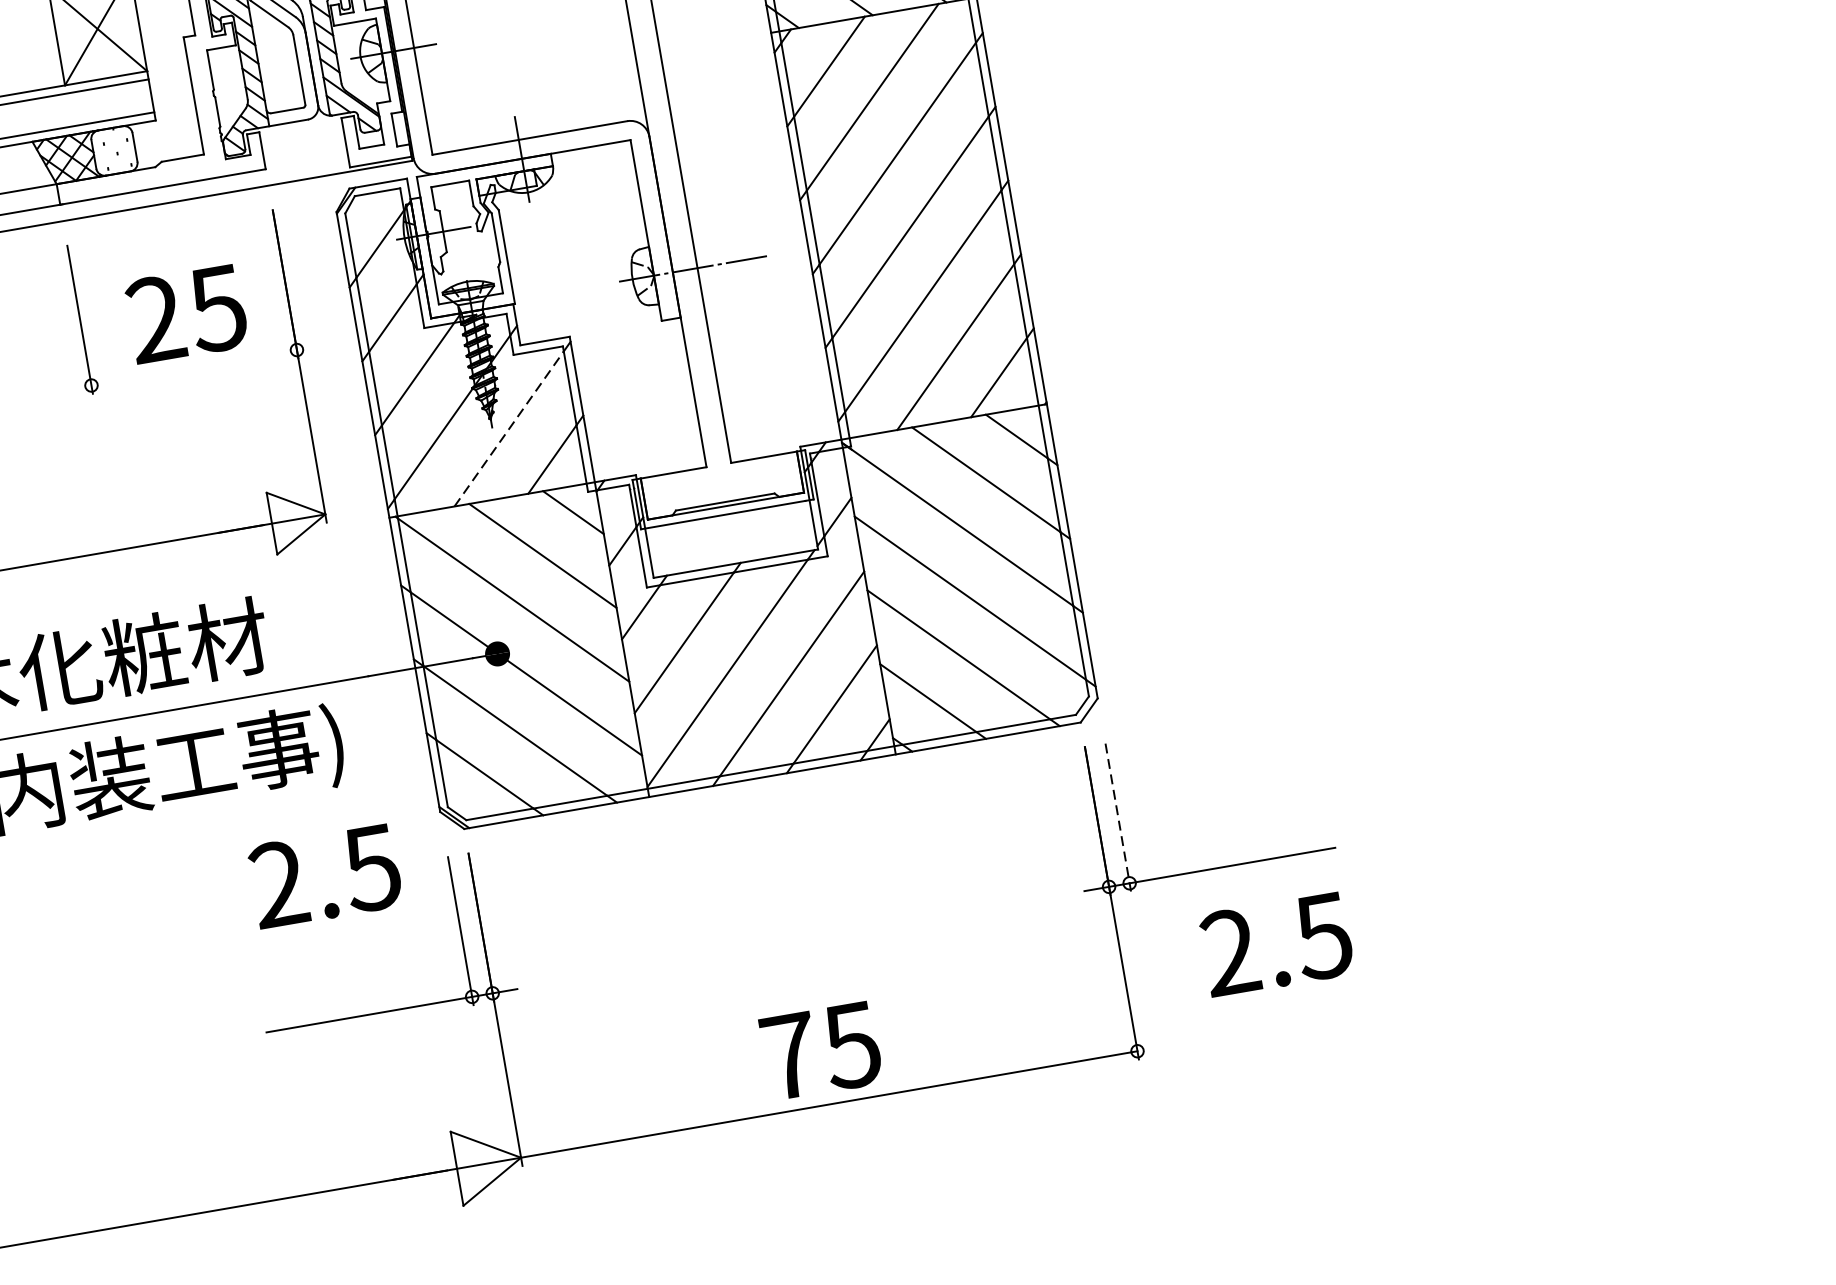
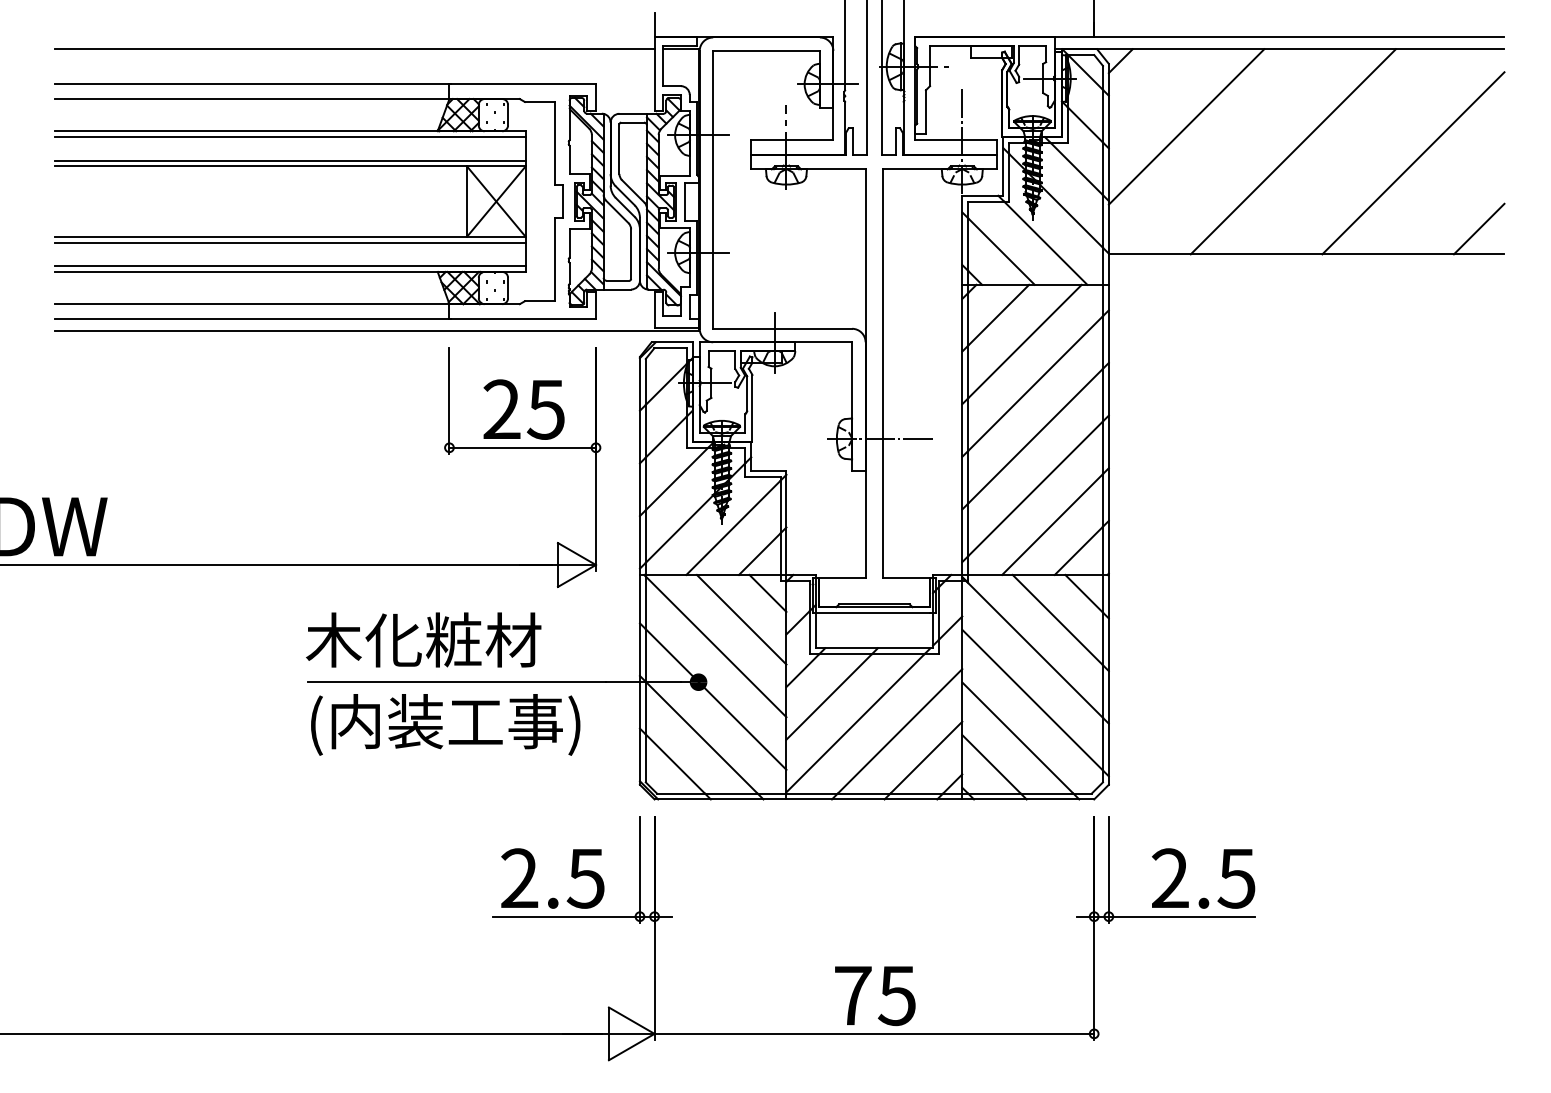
line: (193, 367) -> (522, 447), added
line: (509, 428) -> (733, 527), dashed -> solid
line: (1117, 817) -> (1108, 869), dashed -> solid
text: (325, 876) -> (552, 878), moved
text: (1276, 944) -> (1203, 878), moved

